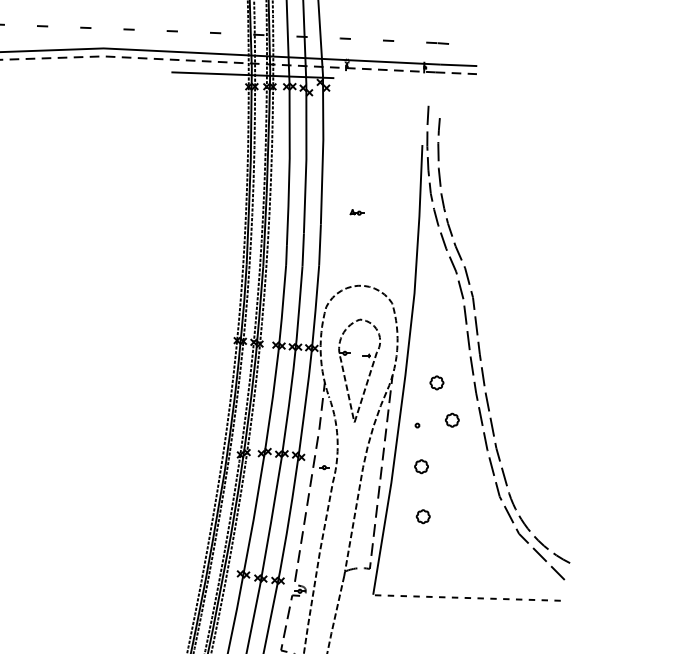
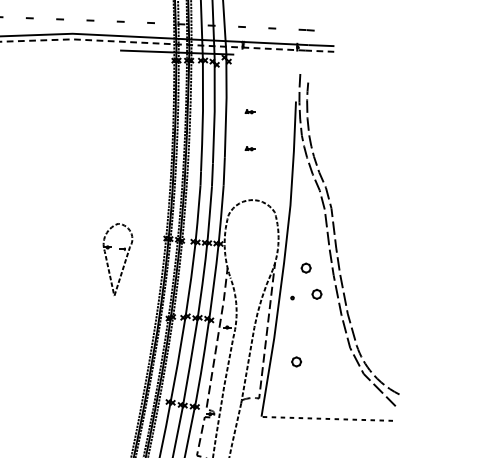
part: (356, 159) -> (249, 111), added
part: (368, 371) -> (124, 260), moved
part: (420, 466) -> (294, 326), removed

